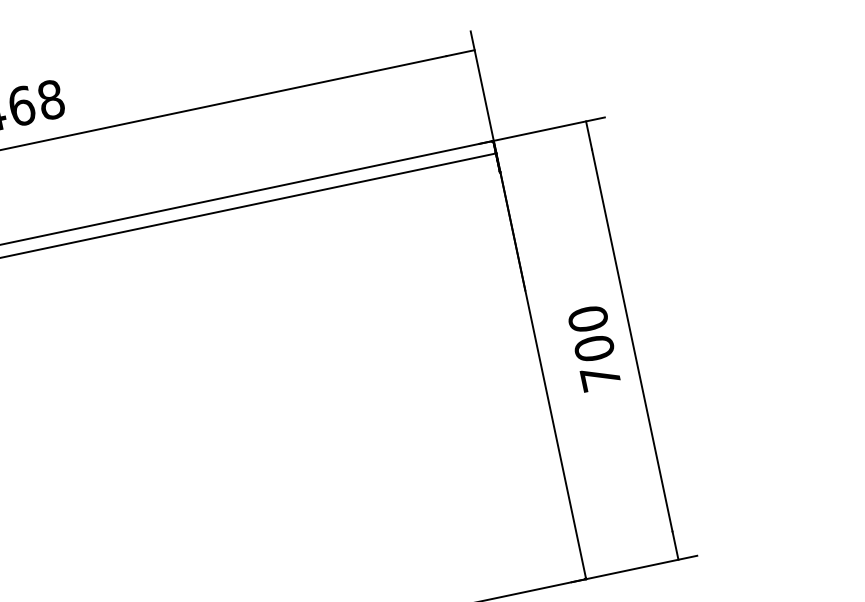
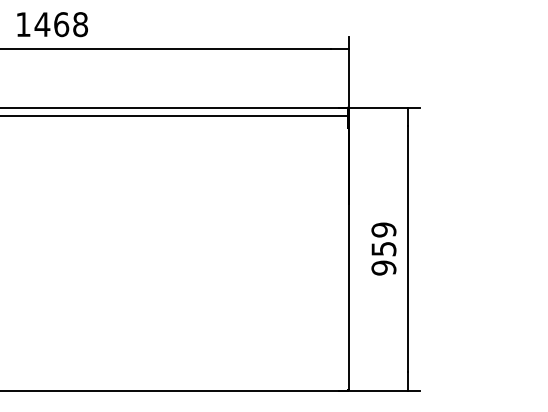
text: (593, 347) -> (383, 248), 700 -> 959

